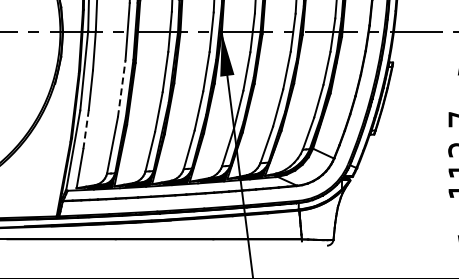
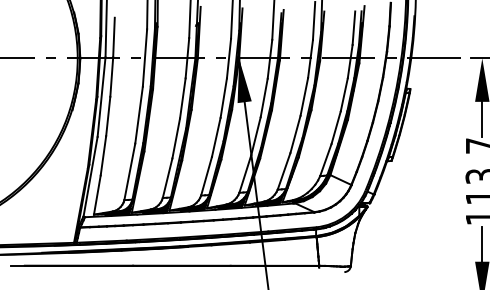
line: (122, 89) -> (139, 115), dashed -> solid
line: (86, 129) -> (103, 155), dashed -> solid

